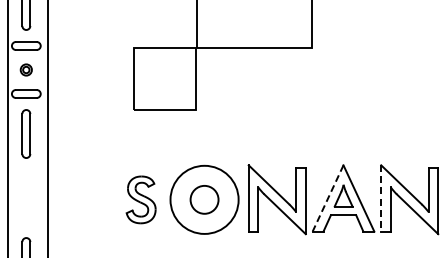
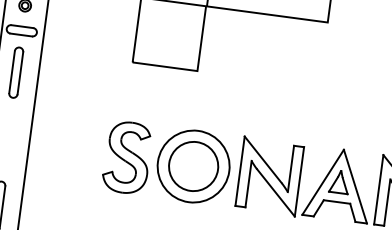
line: (328, 198) -> (323, 182), dashed -> solid
line: (381, 198) -> (379, 189), dashed -> solid
part: (140, 199) -> (126, 157), size x1.43
circle: (204, 199) -> (193, 166), size x1.67

